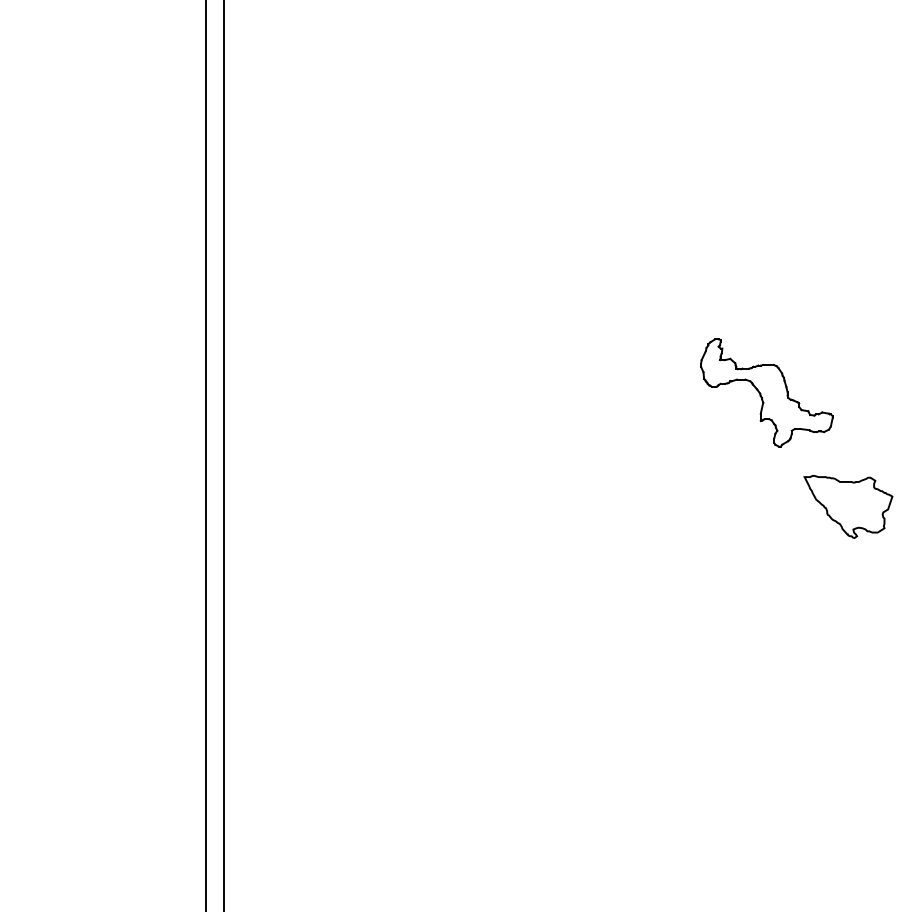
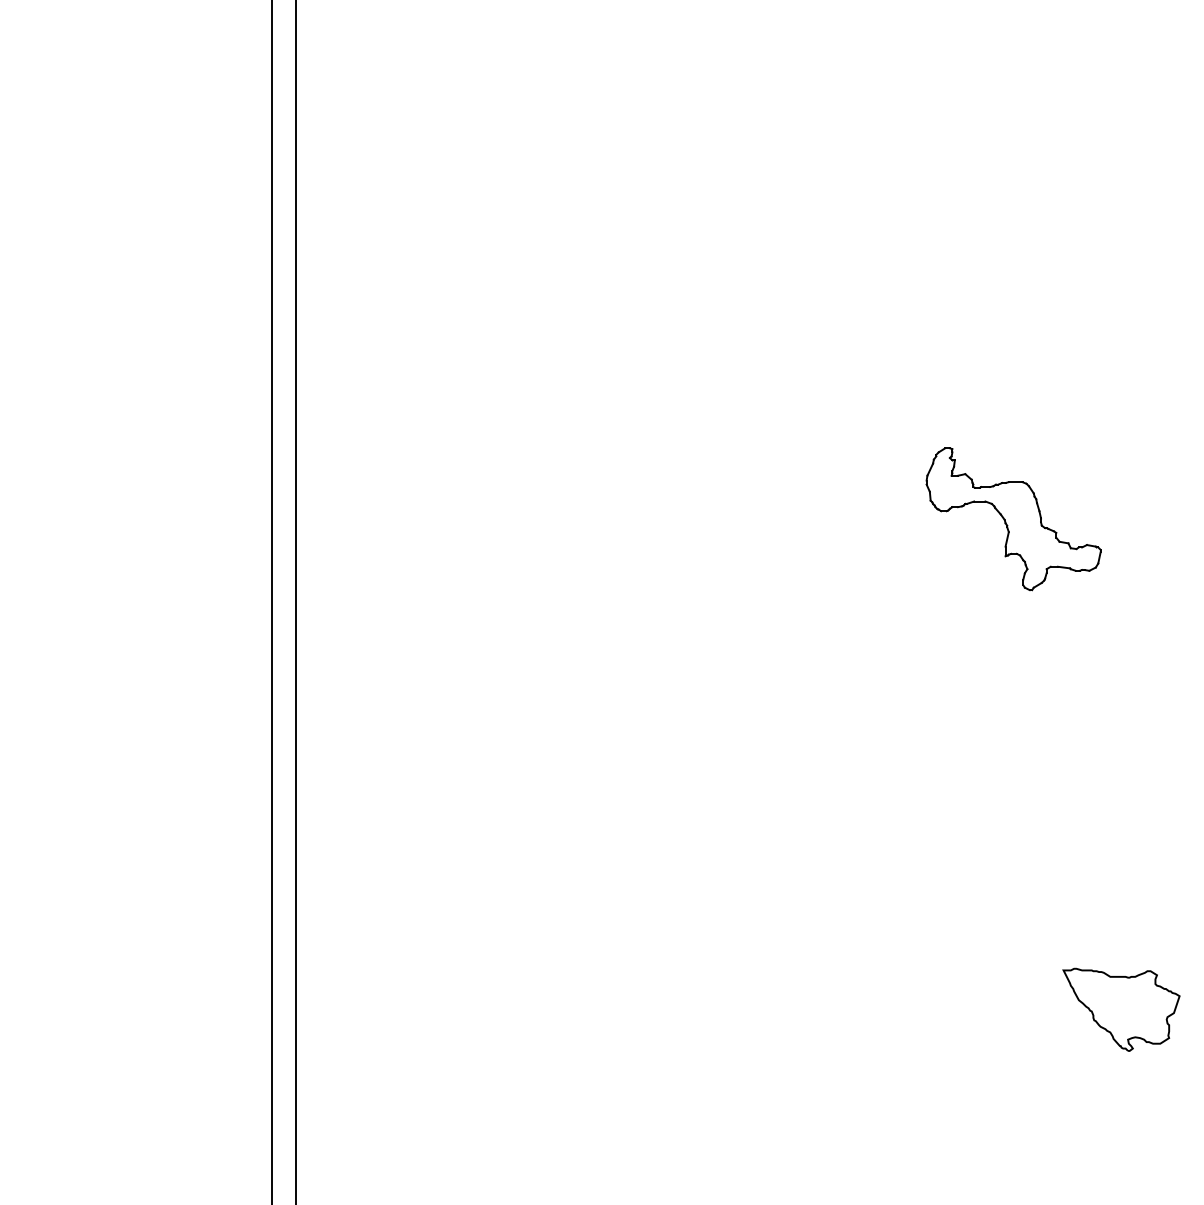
part: (848, 506) -> (1121, 1009), moved

